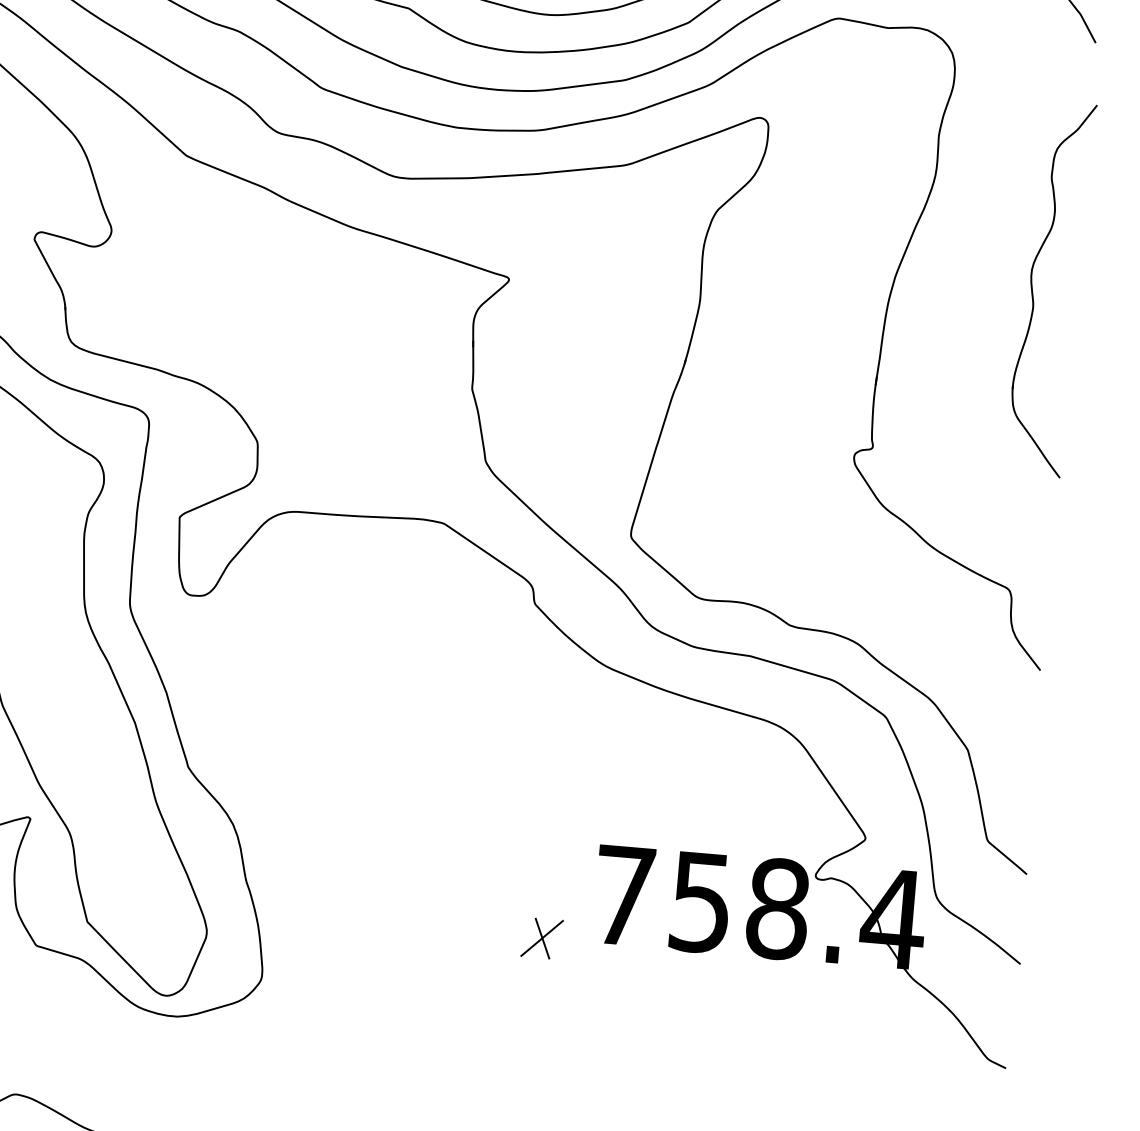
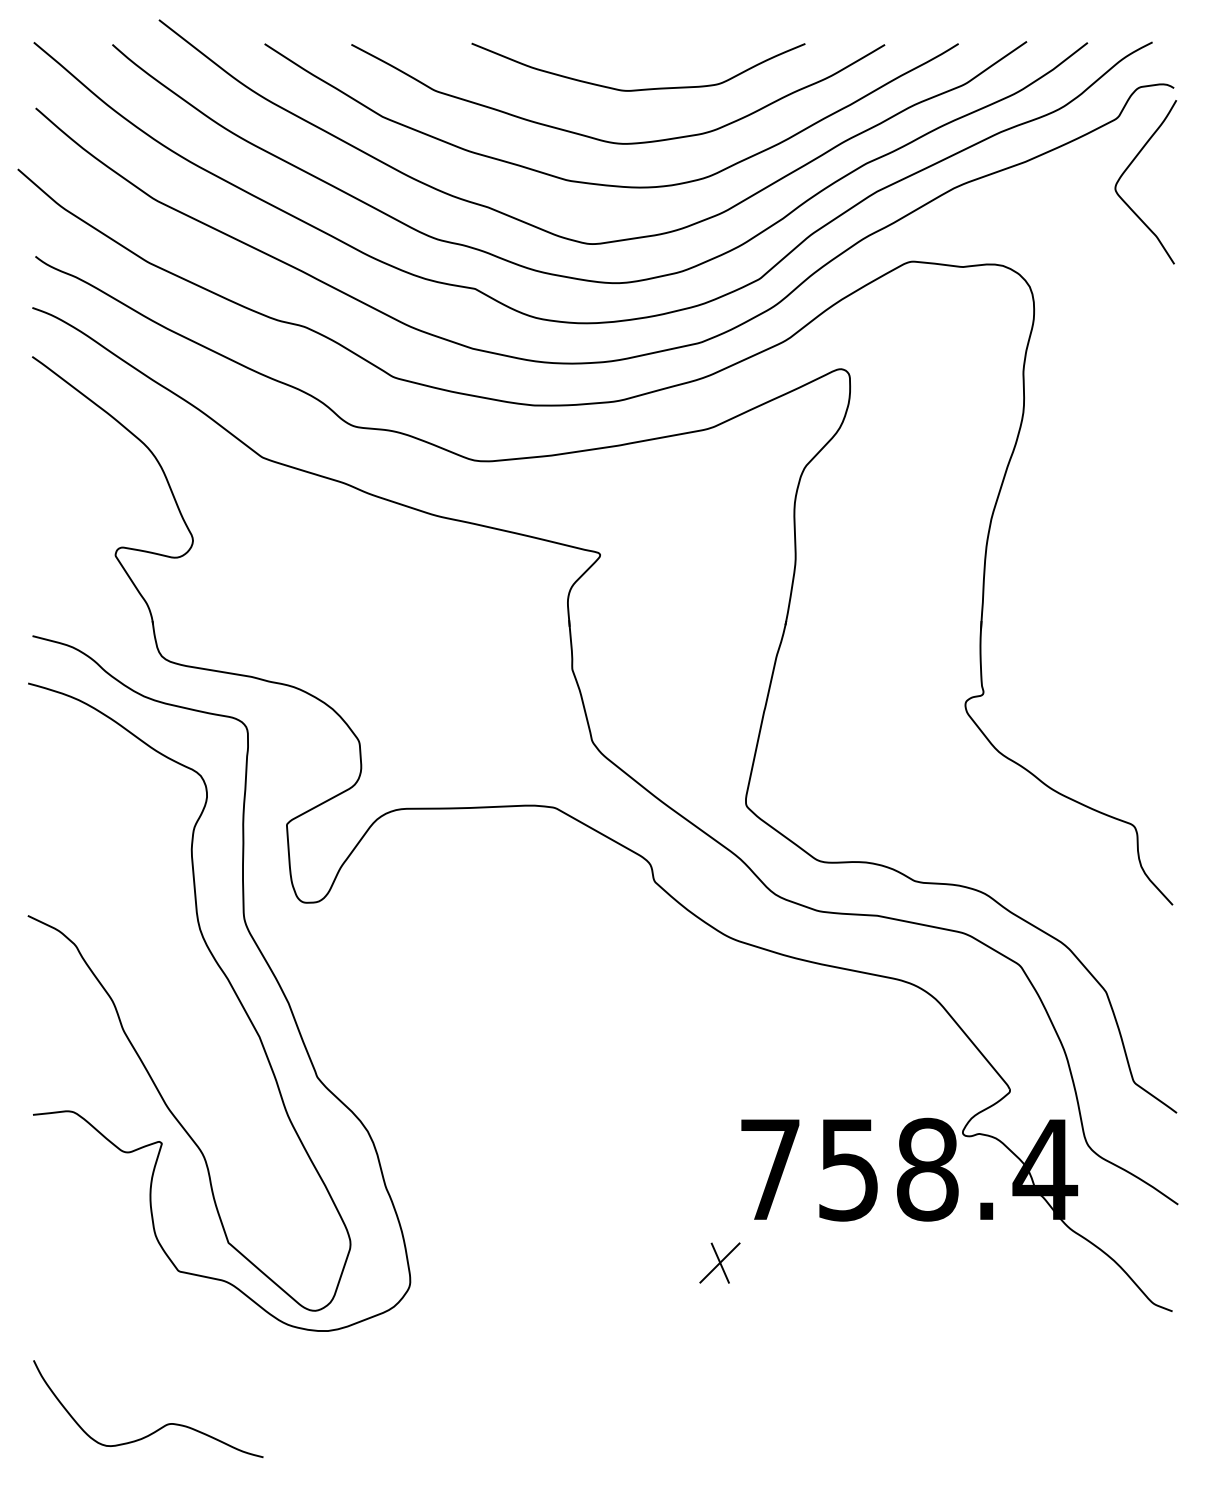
part: (1033, 290) -> (1132, 520), removed
part: (541, 937) -> (719, 1262), moved

